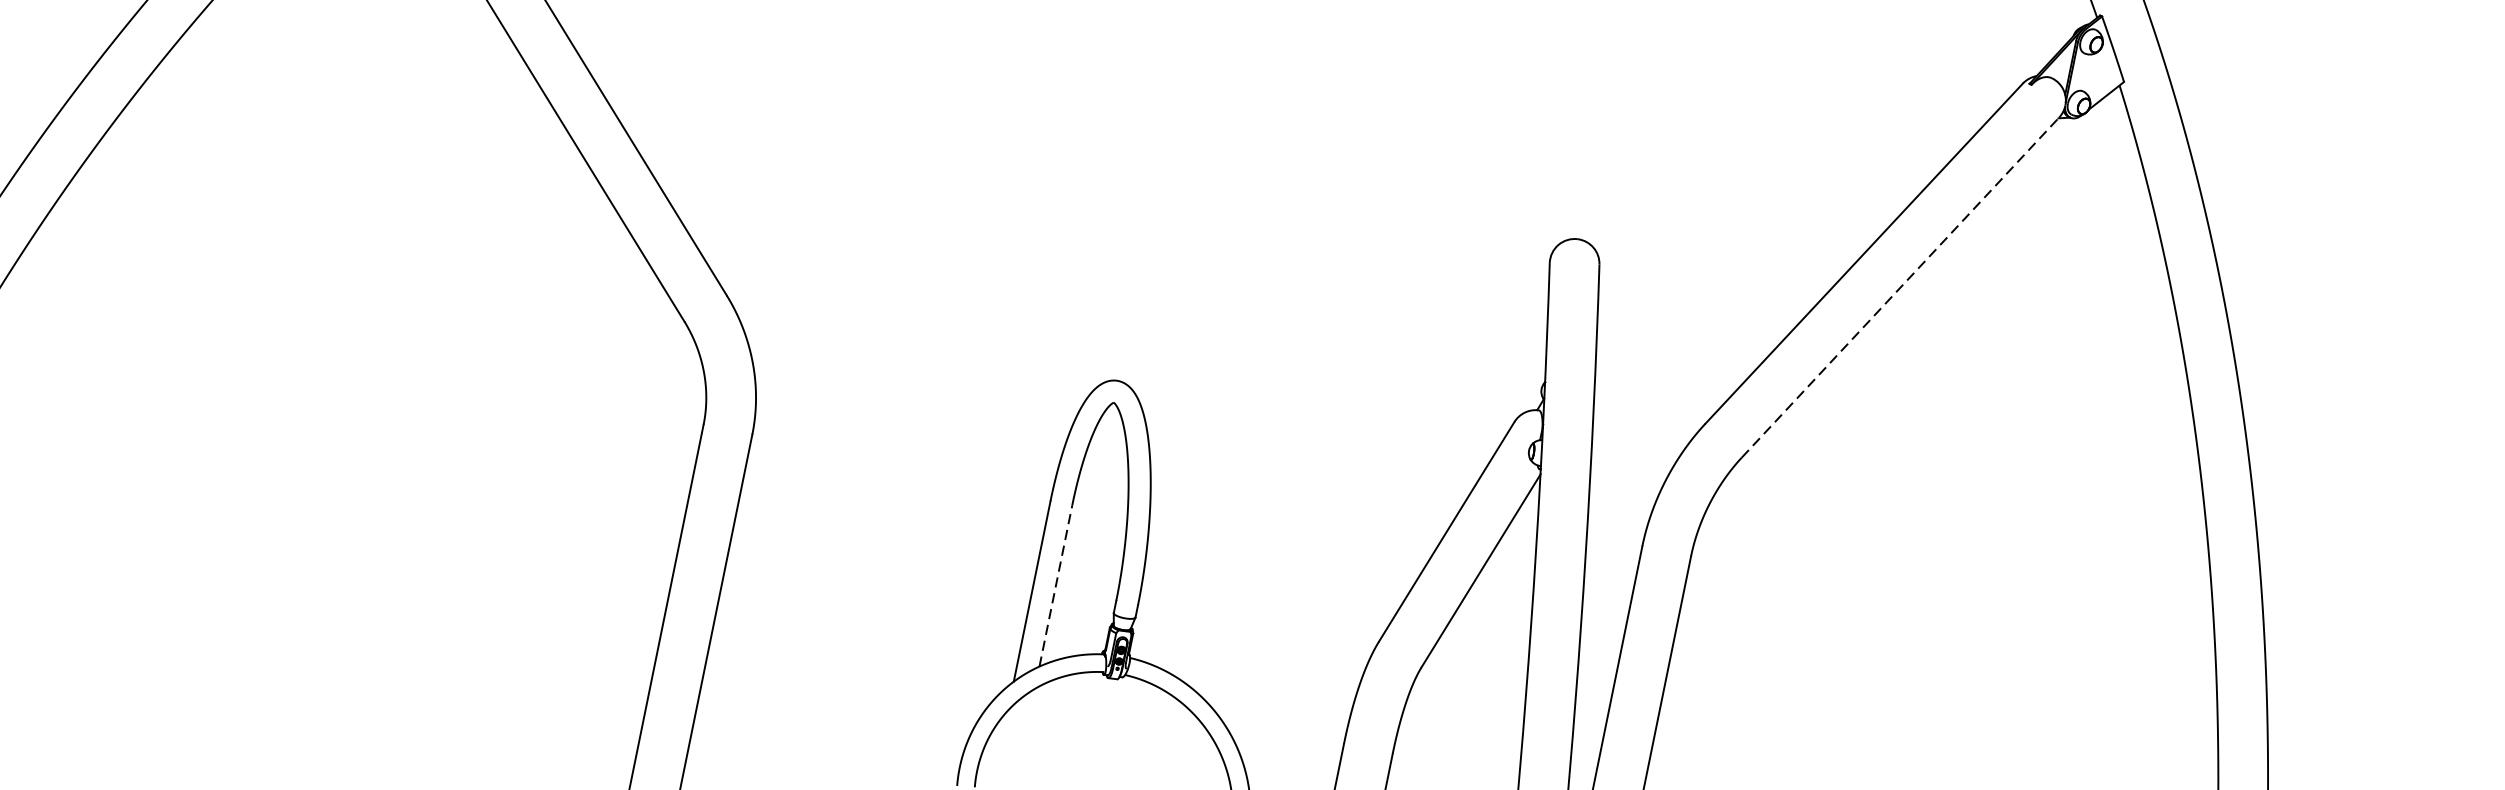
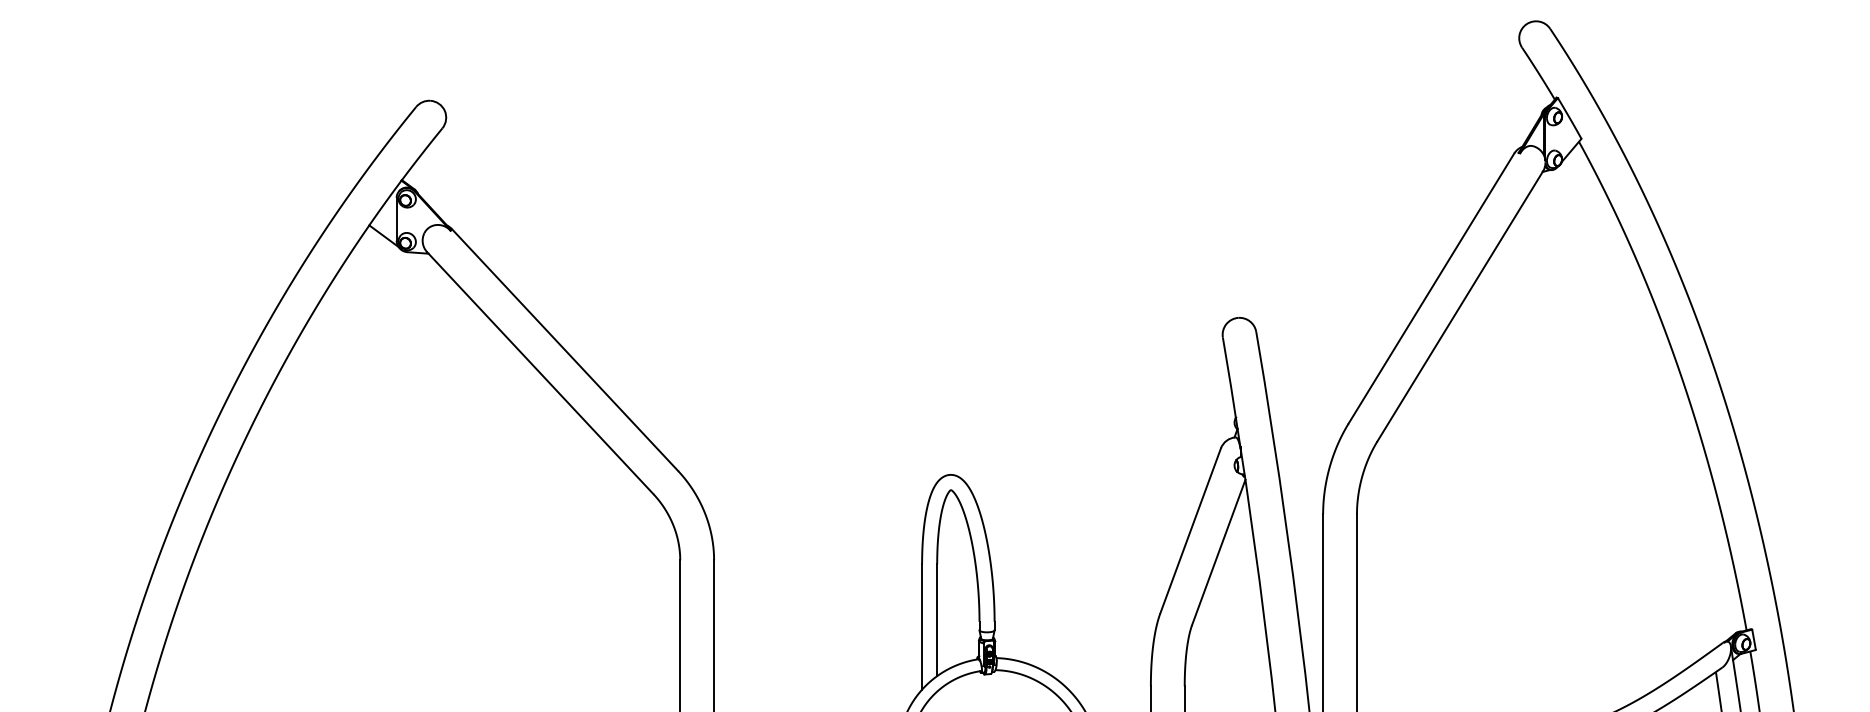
line: (1901, 286) -> (1460, 305), dashed -> solid
line: (1056, 586) -> (937, 620), dashed -> solid

